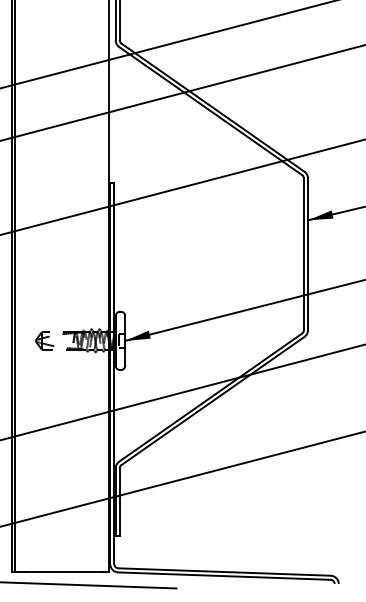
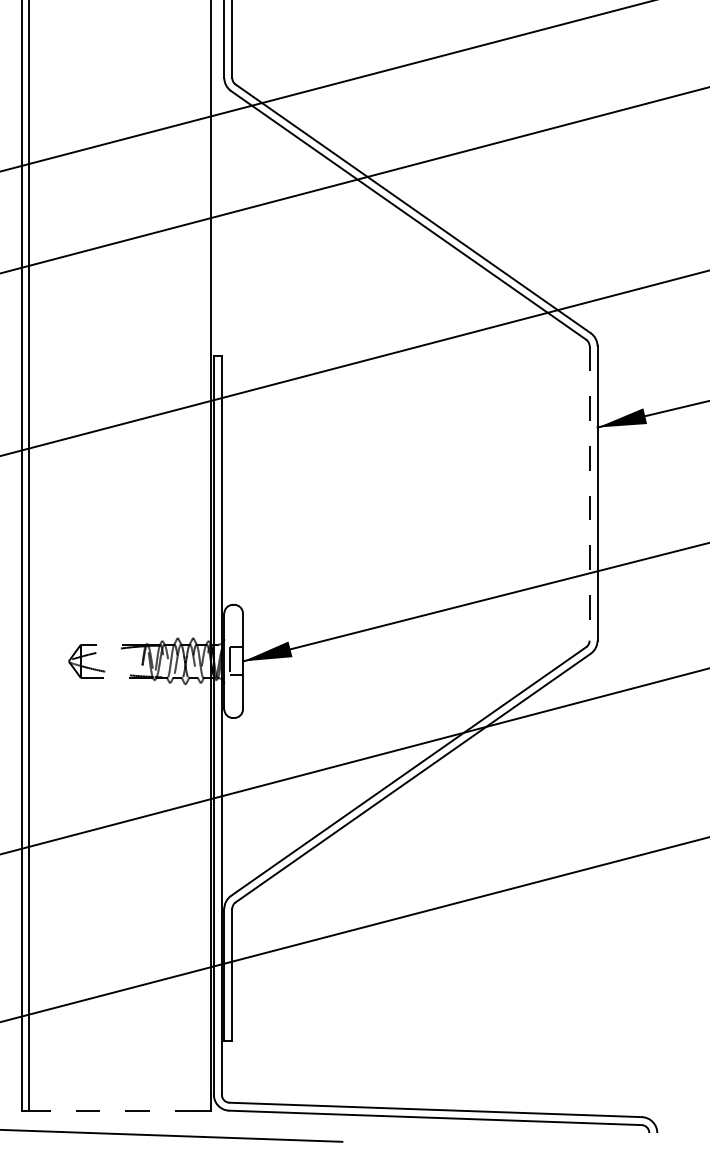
line: (303, 254) -> (588, 493), solid -> dashed
line: (64, 572) -> (125, 1110), solid -> dashed

